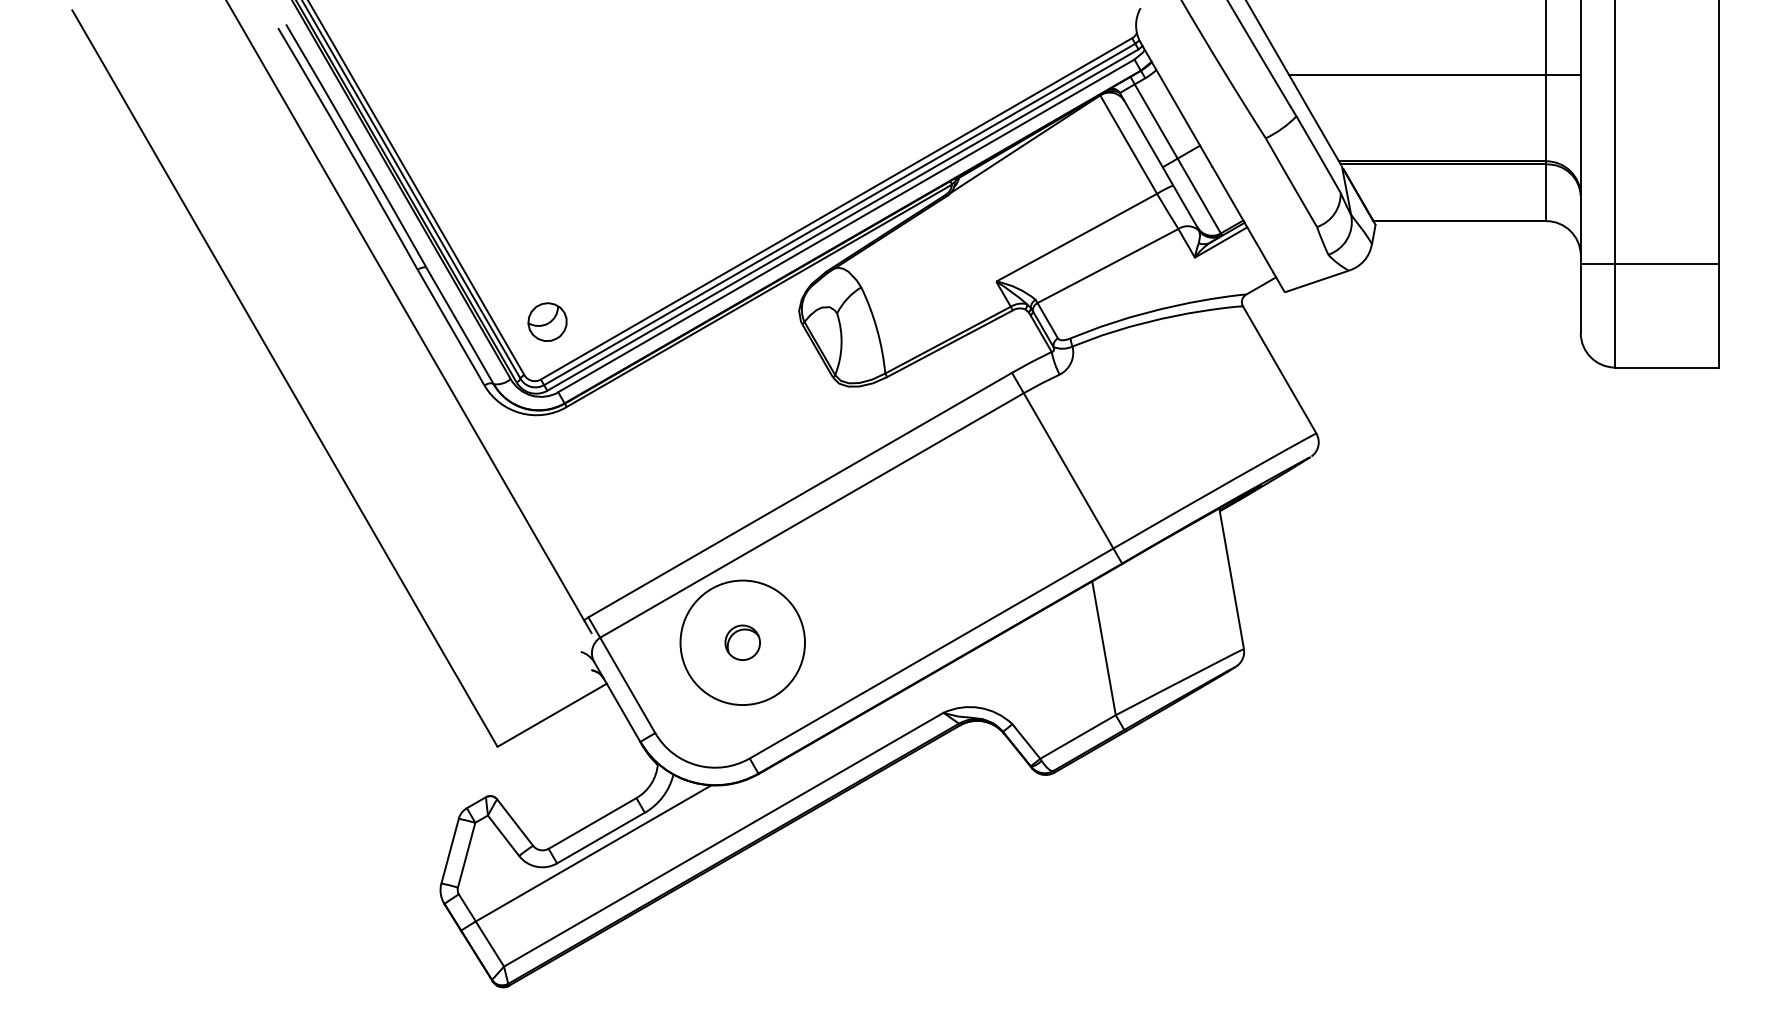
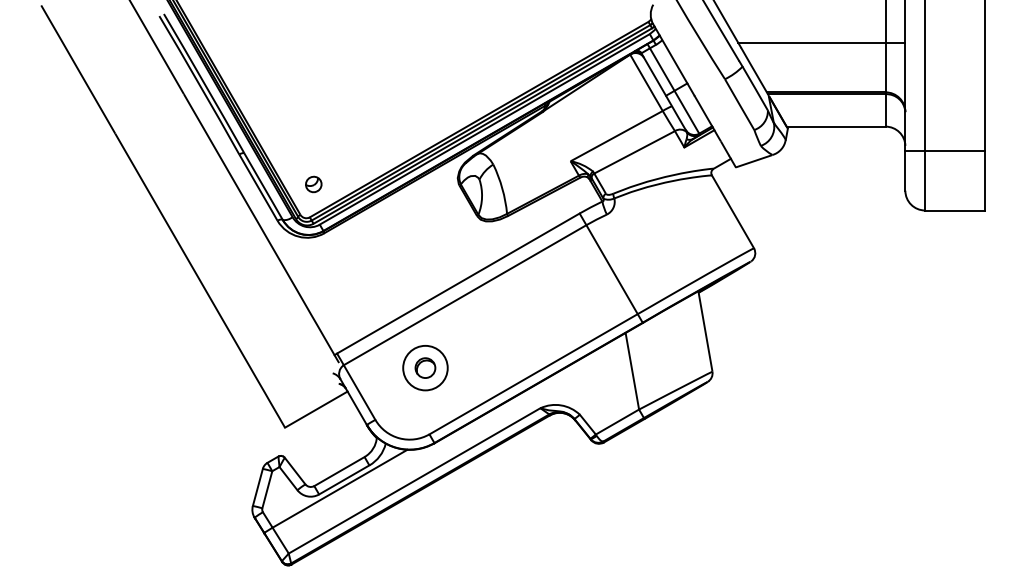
part: (547, 322) -> (313, 184), size x0.71
circle: (742, 641) -> (425, 367), size x0.62

